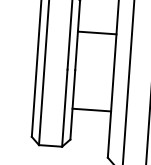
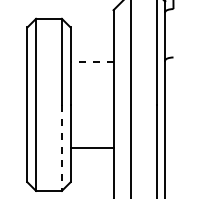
line: (97, 32) -> (92, 61), solid -> dashed
line: (64, 108) -> (61, 148), solid -> dashed

